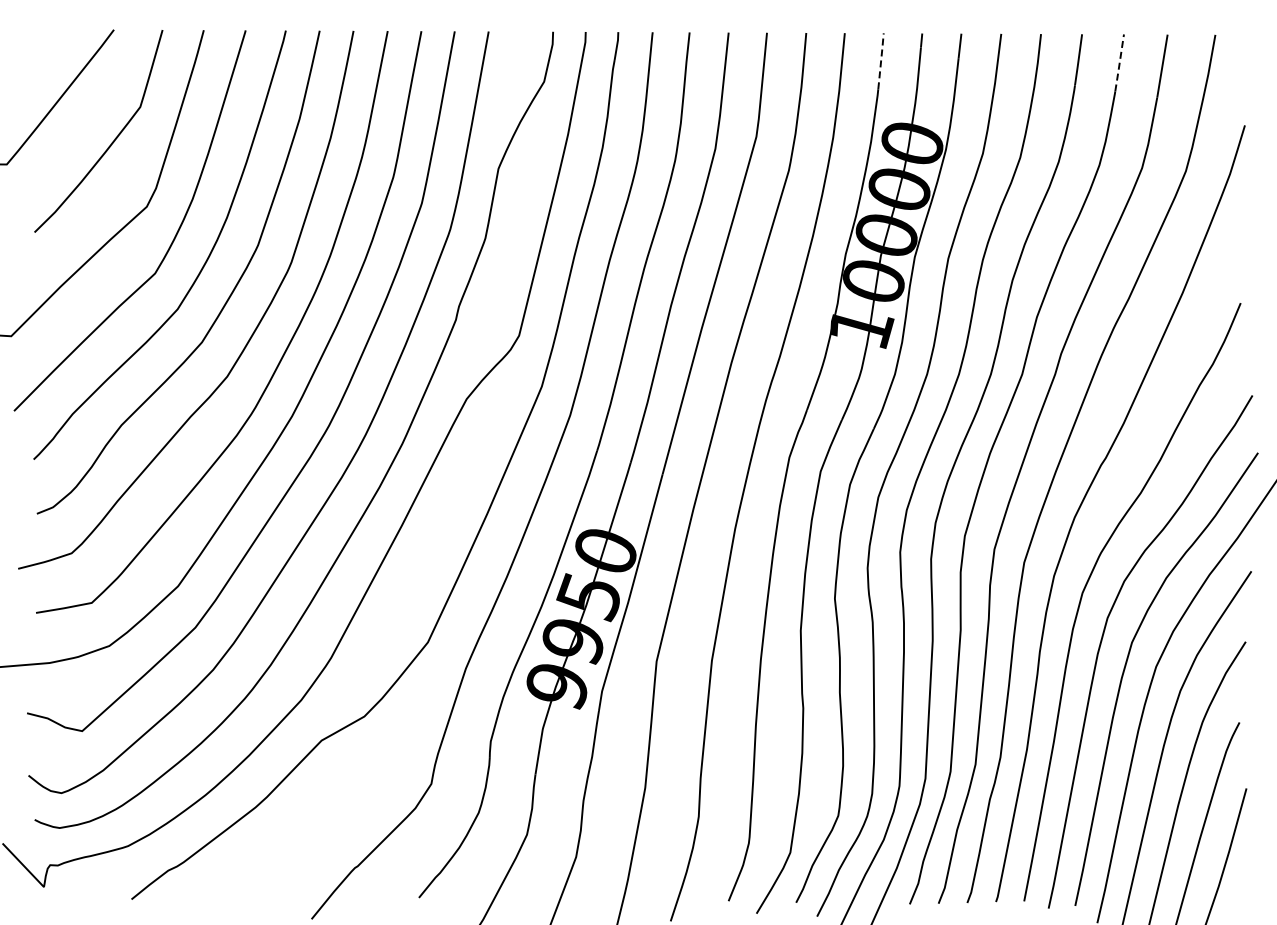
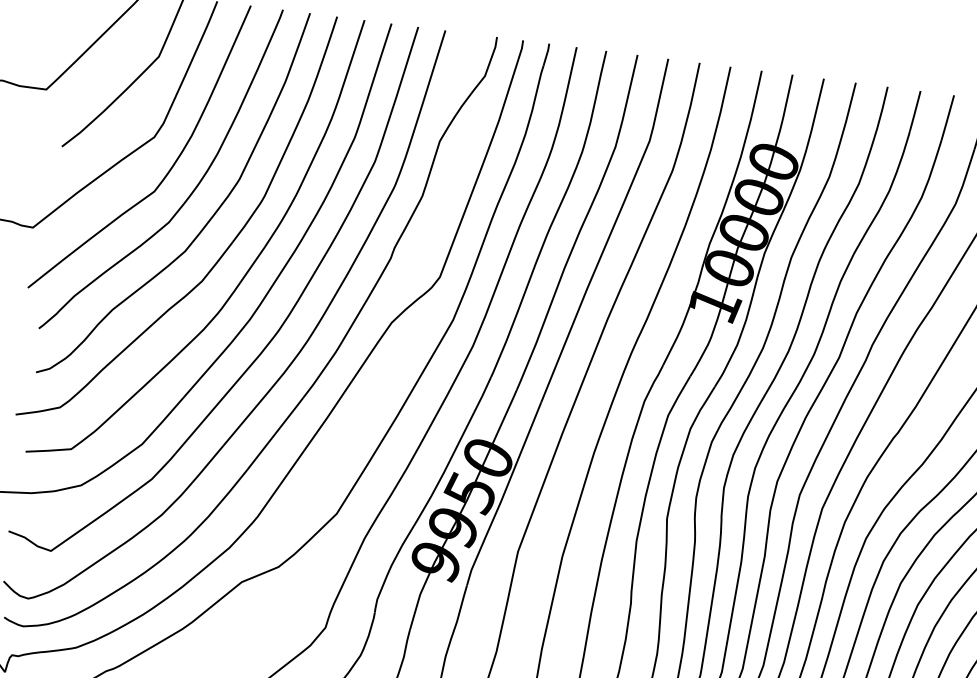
line: (881, 61) -> (757, 93), dashed -> solid
line: (1119, 63) -> (947, 118), dashed -> solid

